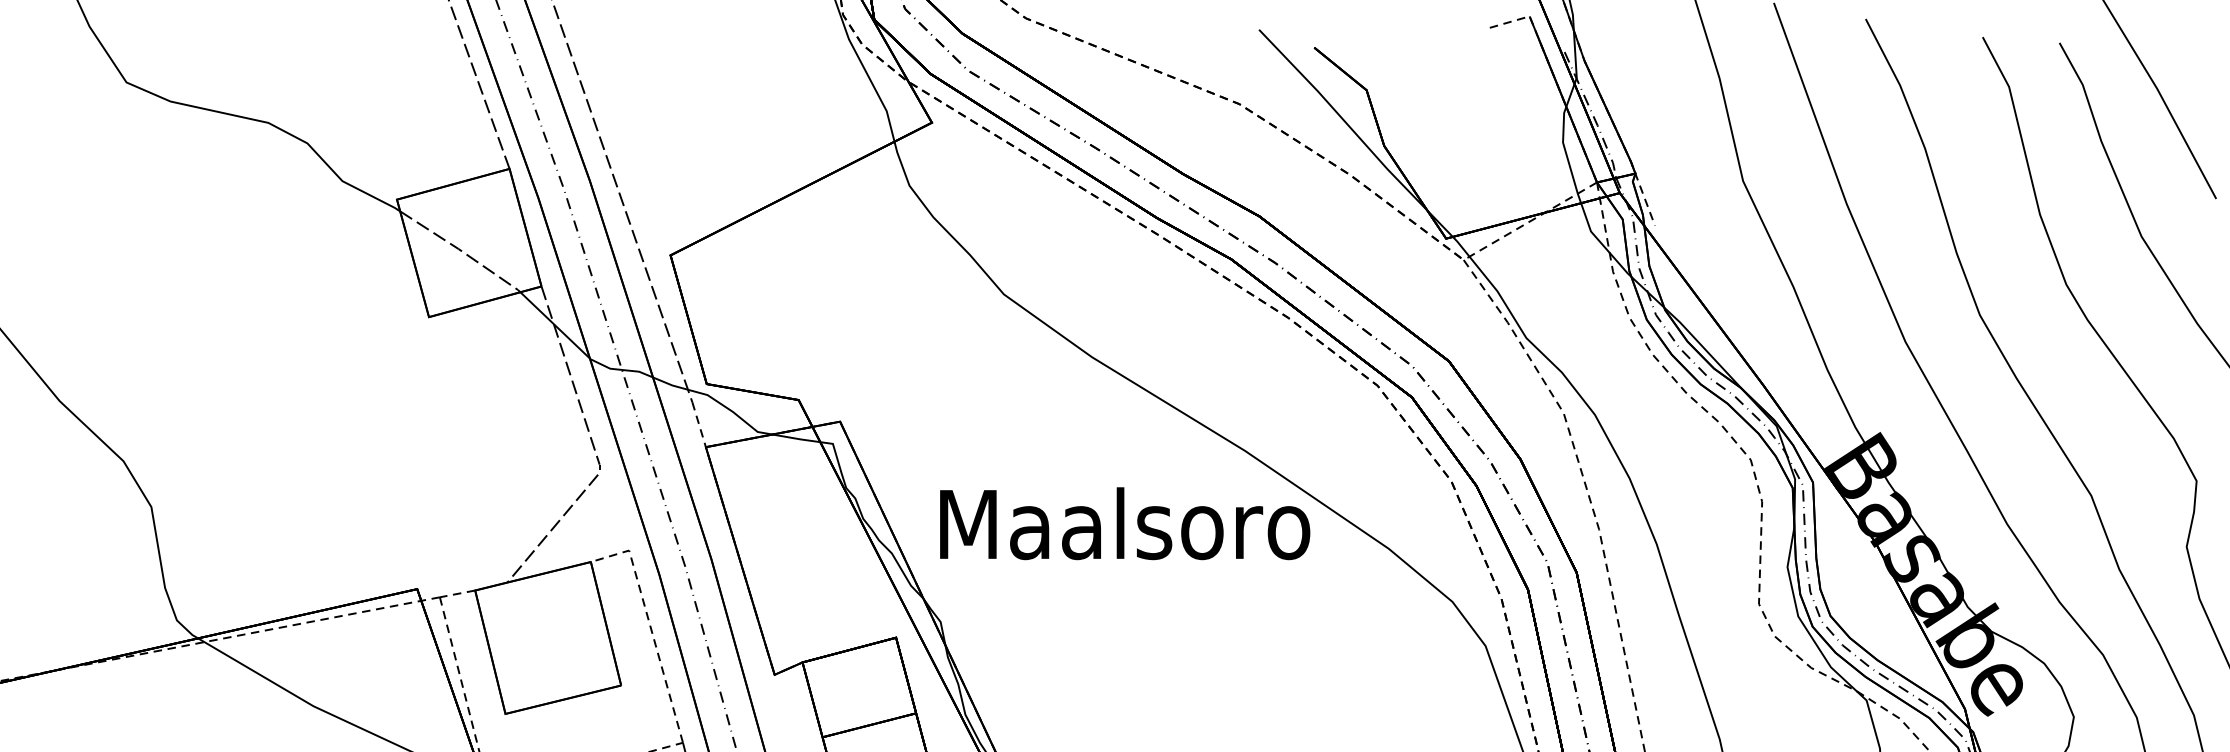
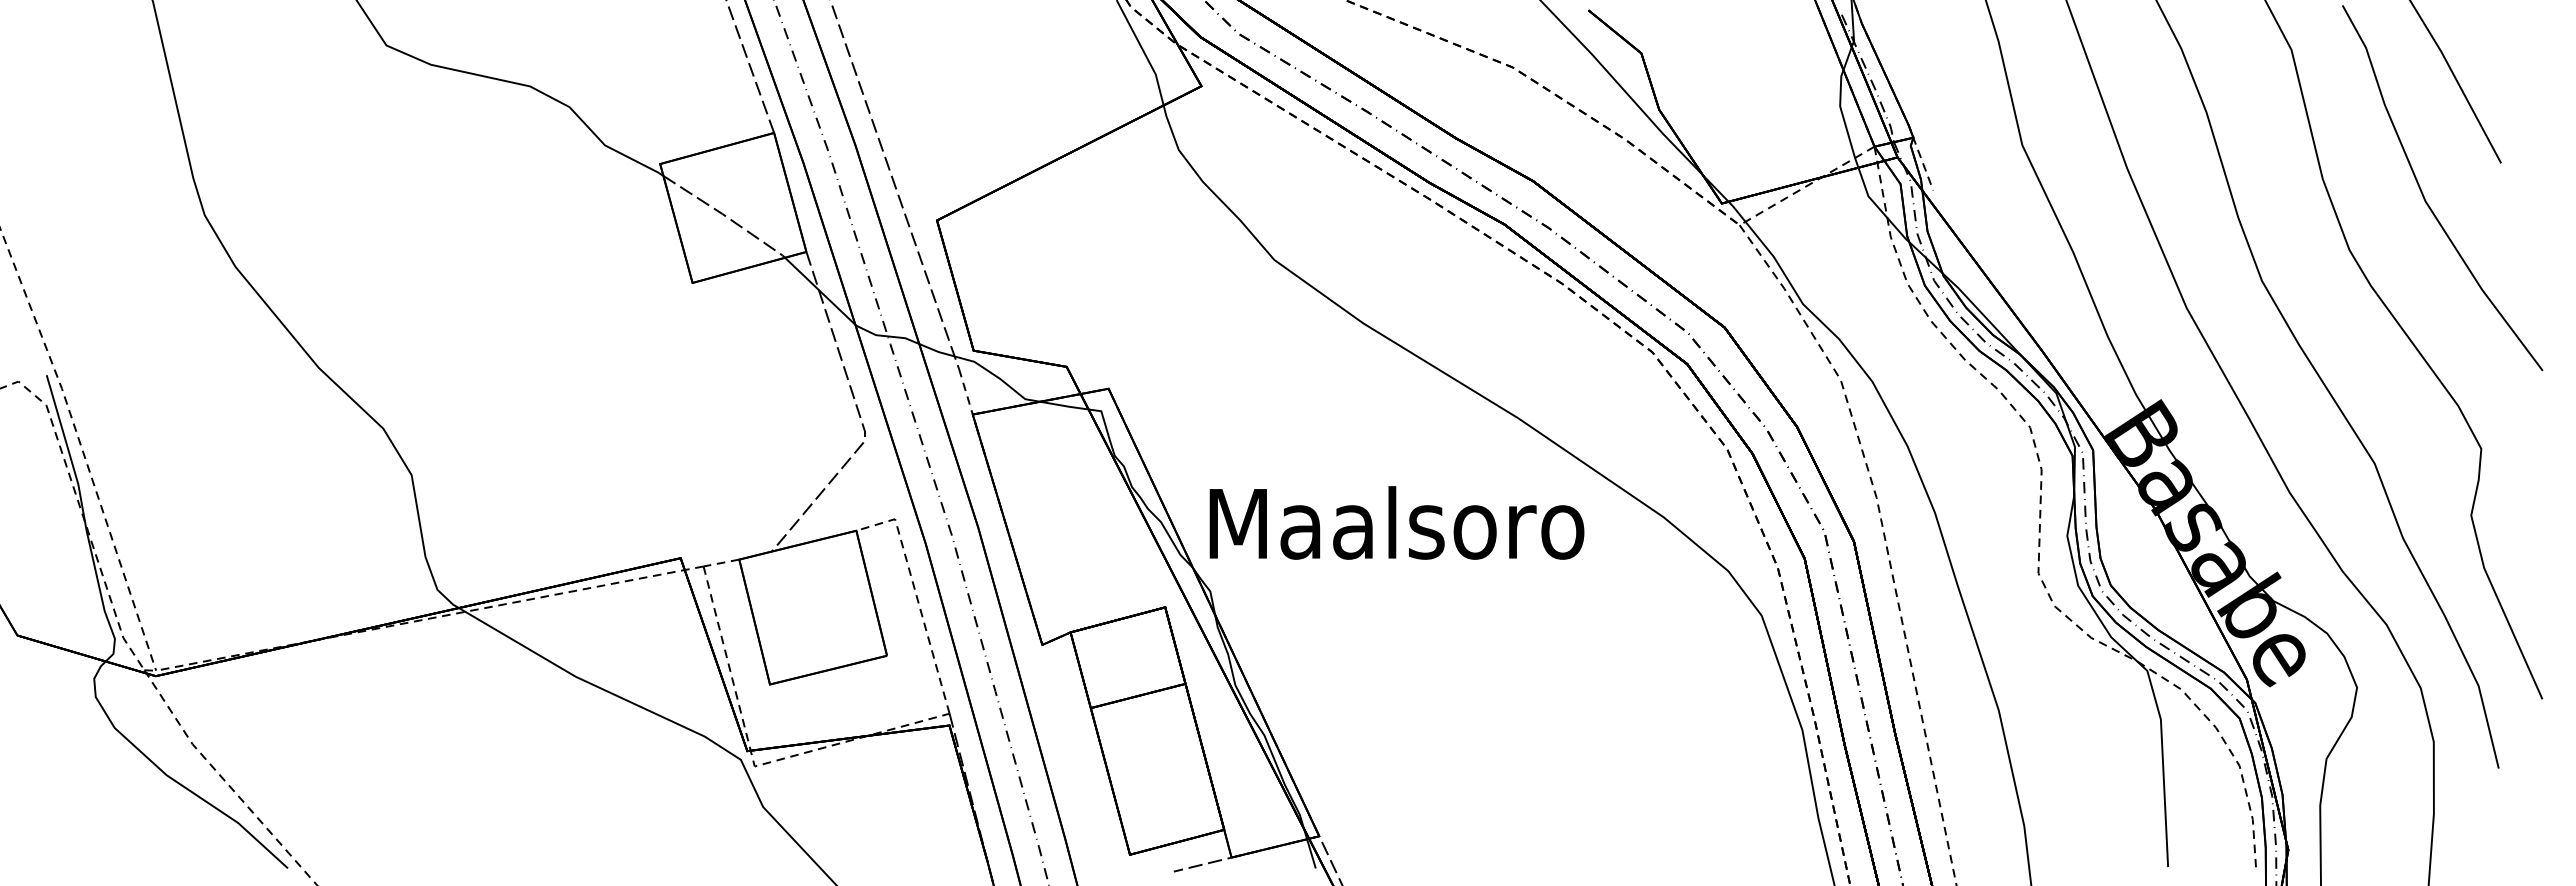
text: (1124, 523) -> (1396, 522), moved

